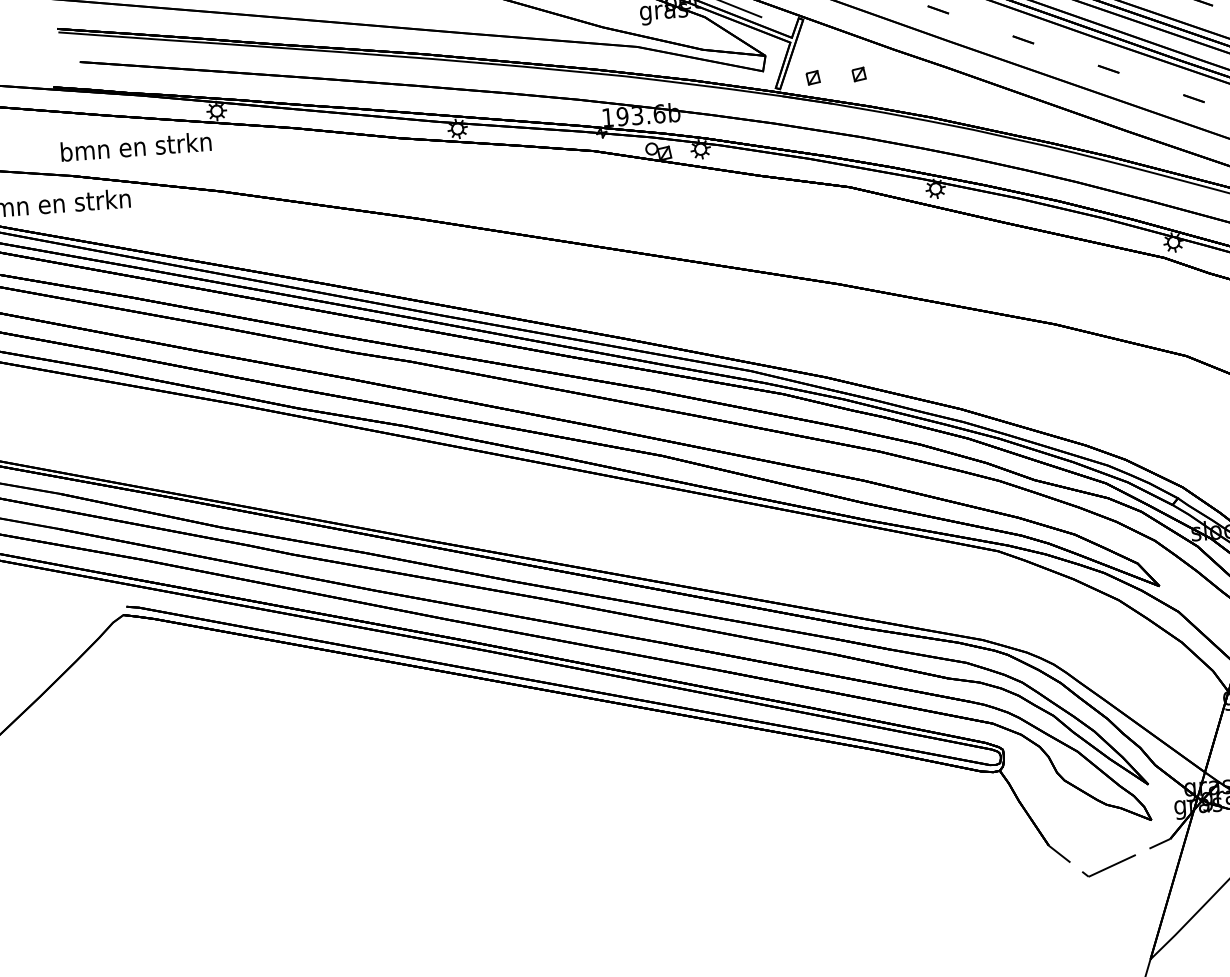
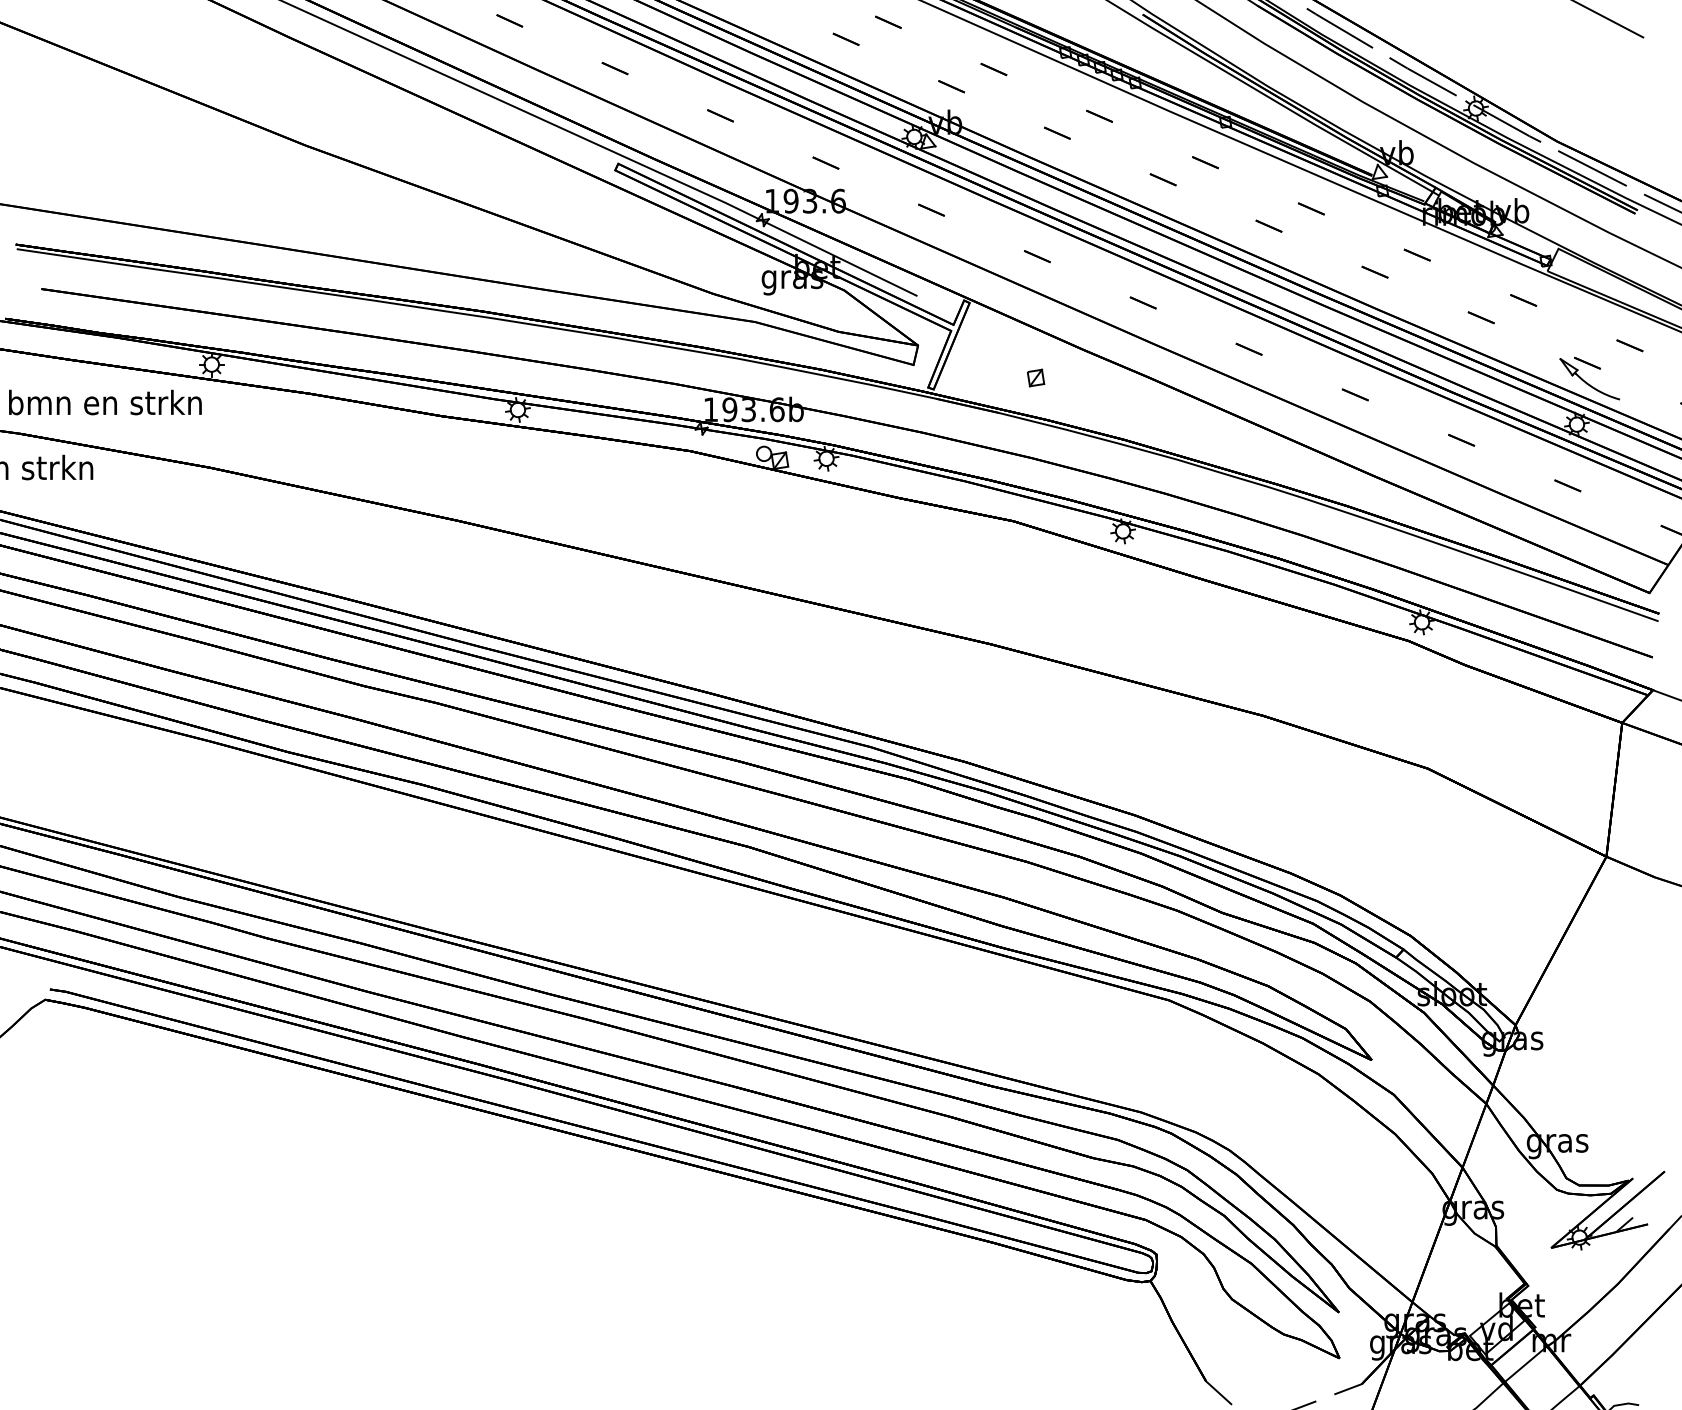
part: (812, 77) -> (976, 377), removed

